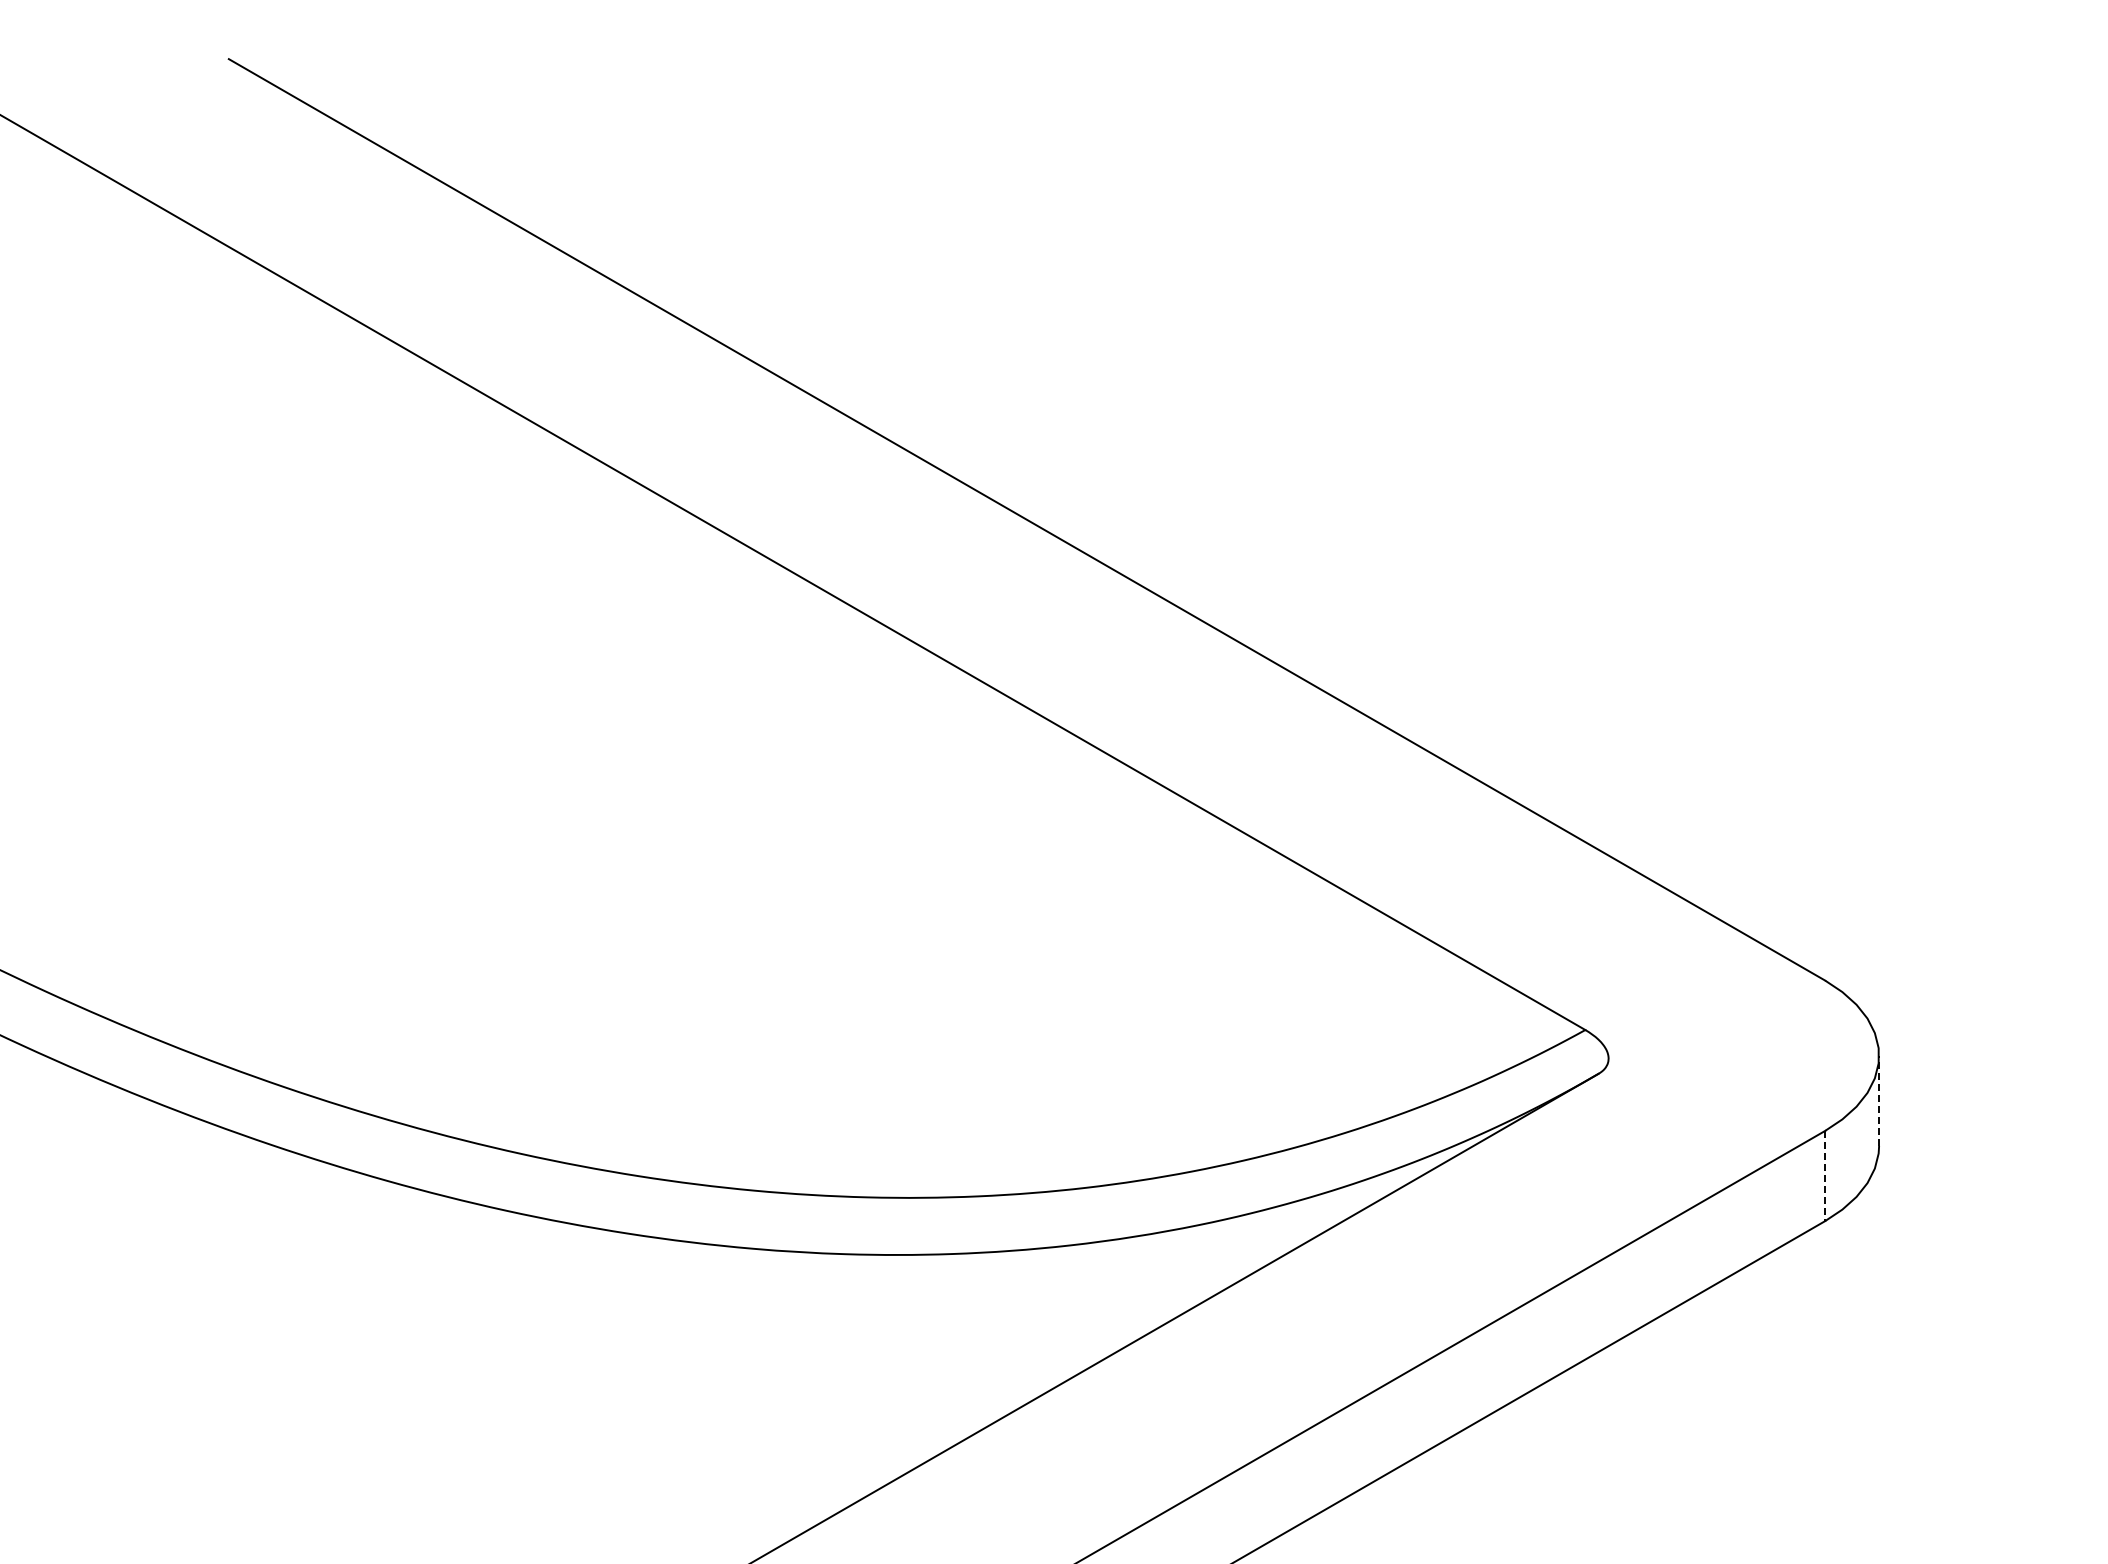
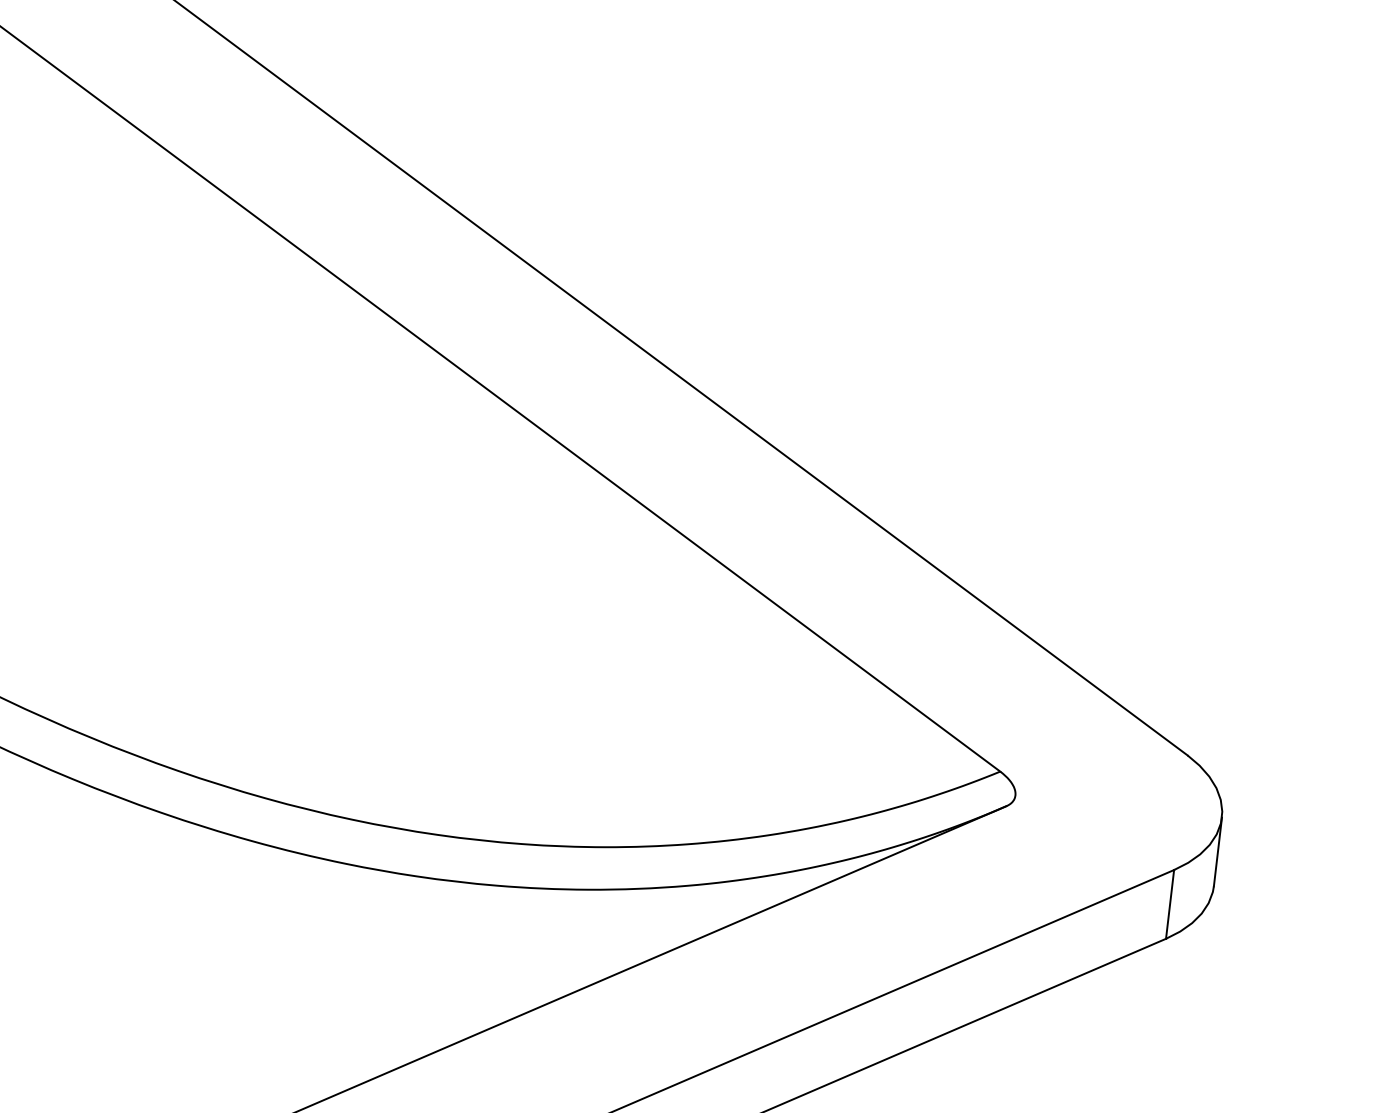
line: (1879, 1100) -> (1218, 851), dashed -> solid
line: (1825, 1176) -> (1170, 904), dashed -> solid

